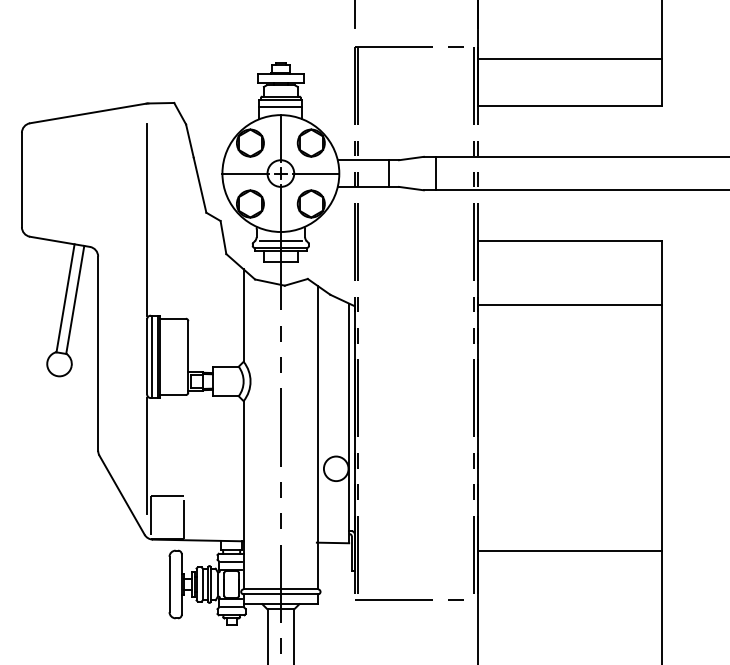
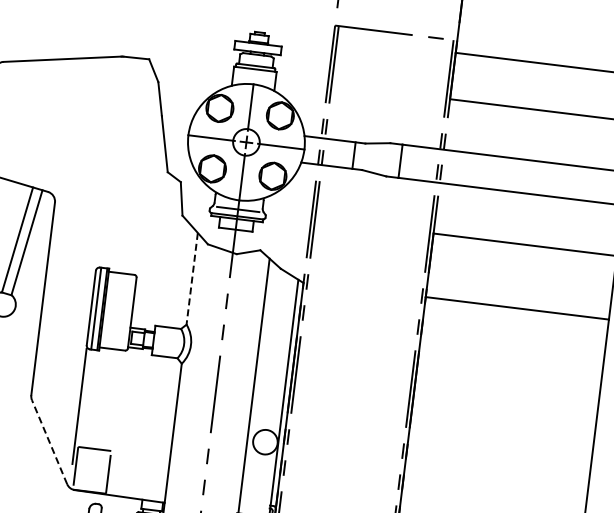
line: (280, 106) -> (254, 75), removed
line: (147, 219) -> (108, 171), removed
line: (243, 316) -> (191, 279), solid -> dashed
line: (121, 494) -> (49, 441), solid -> dashed

